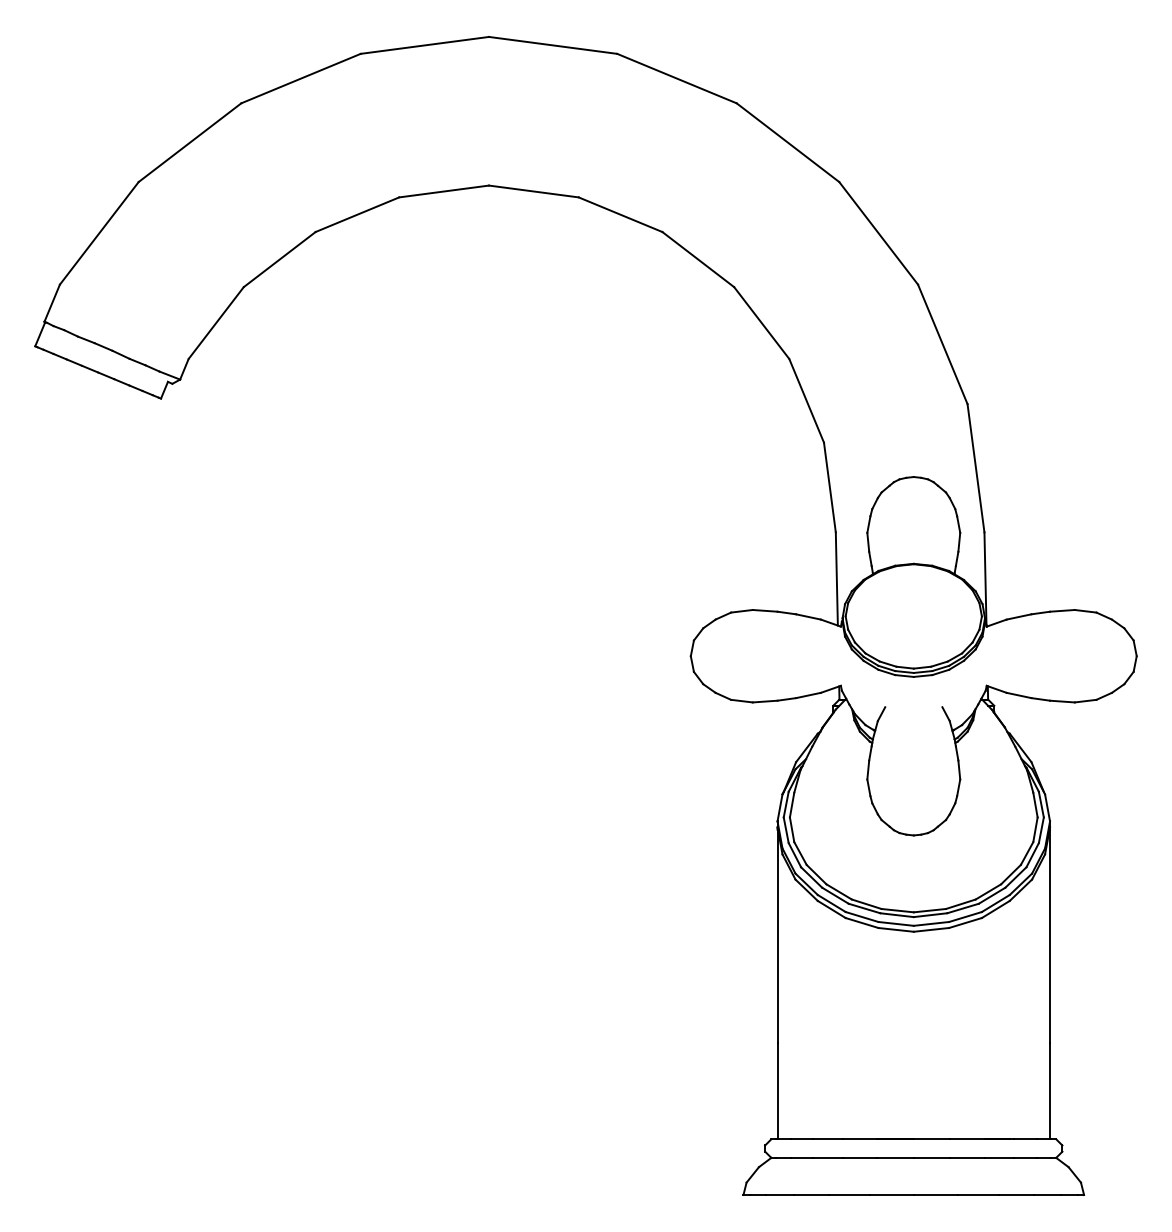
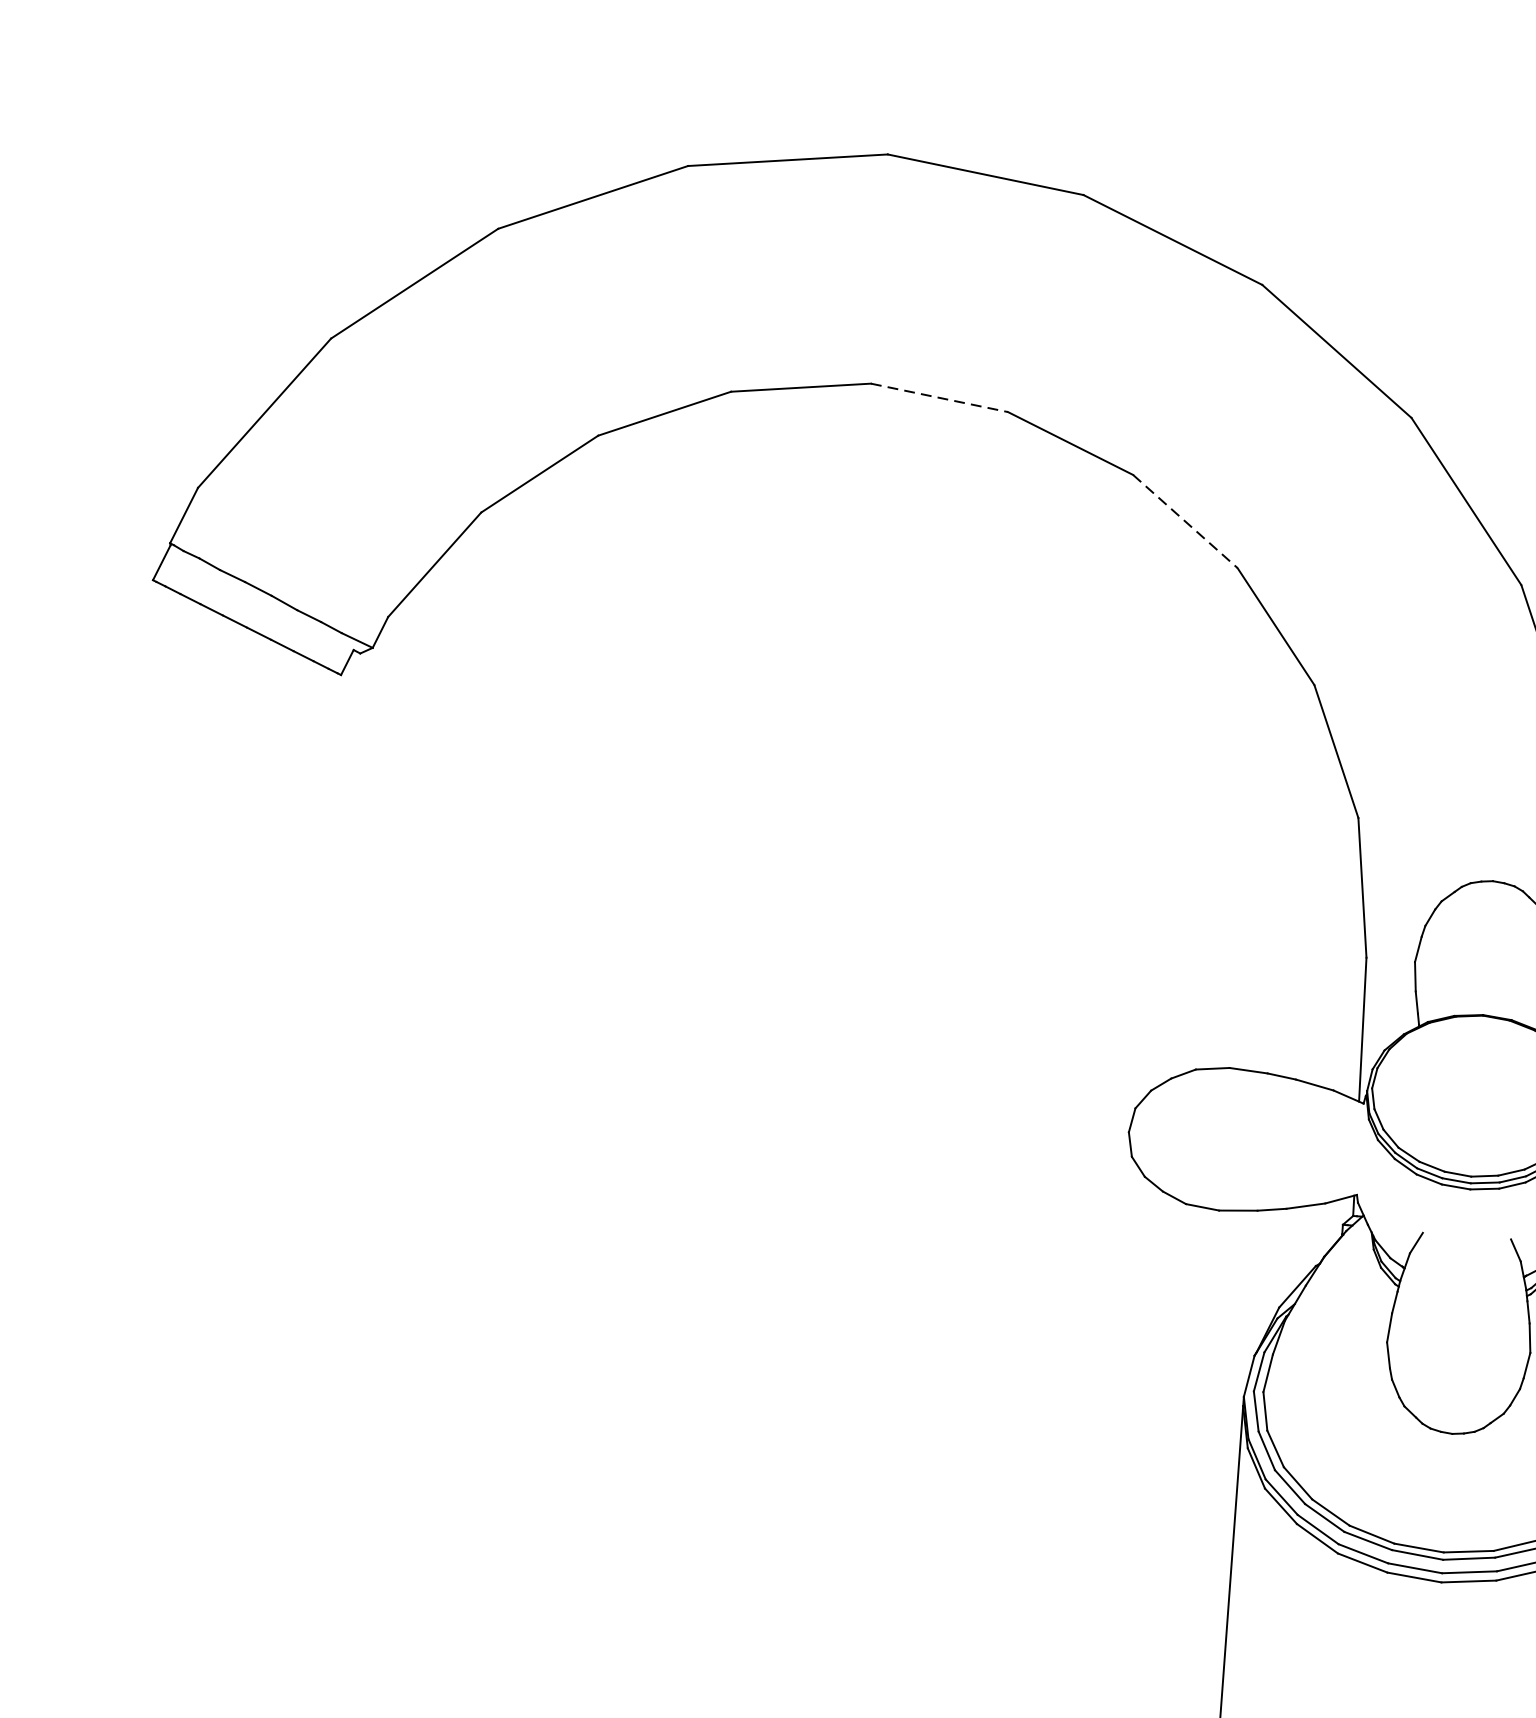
line: (534, 191) -> (940, 397), solid -> dashed
line: (698, 259) -> (1185, 521), solid -> dashed

